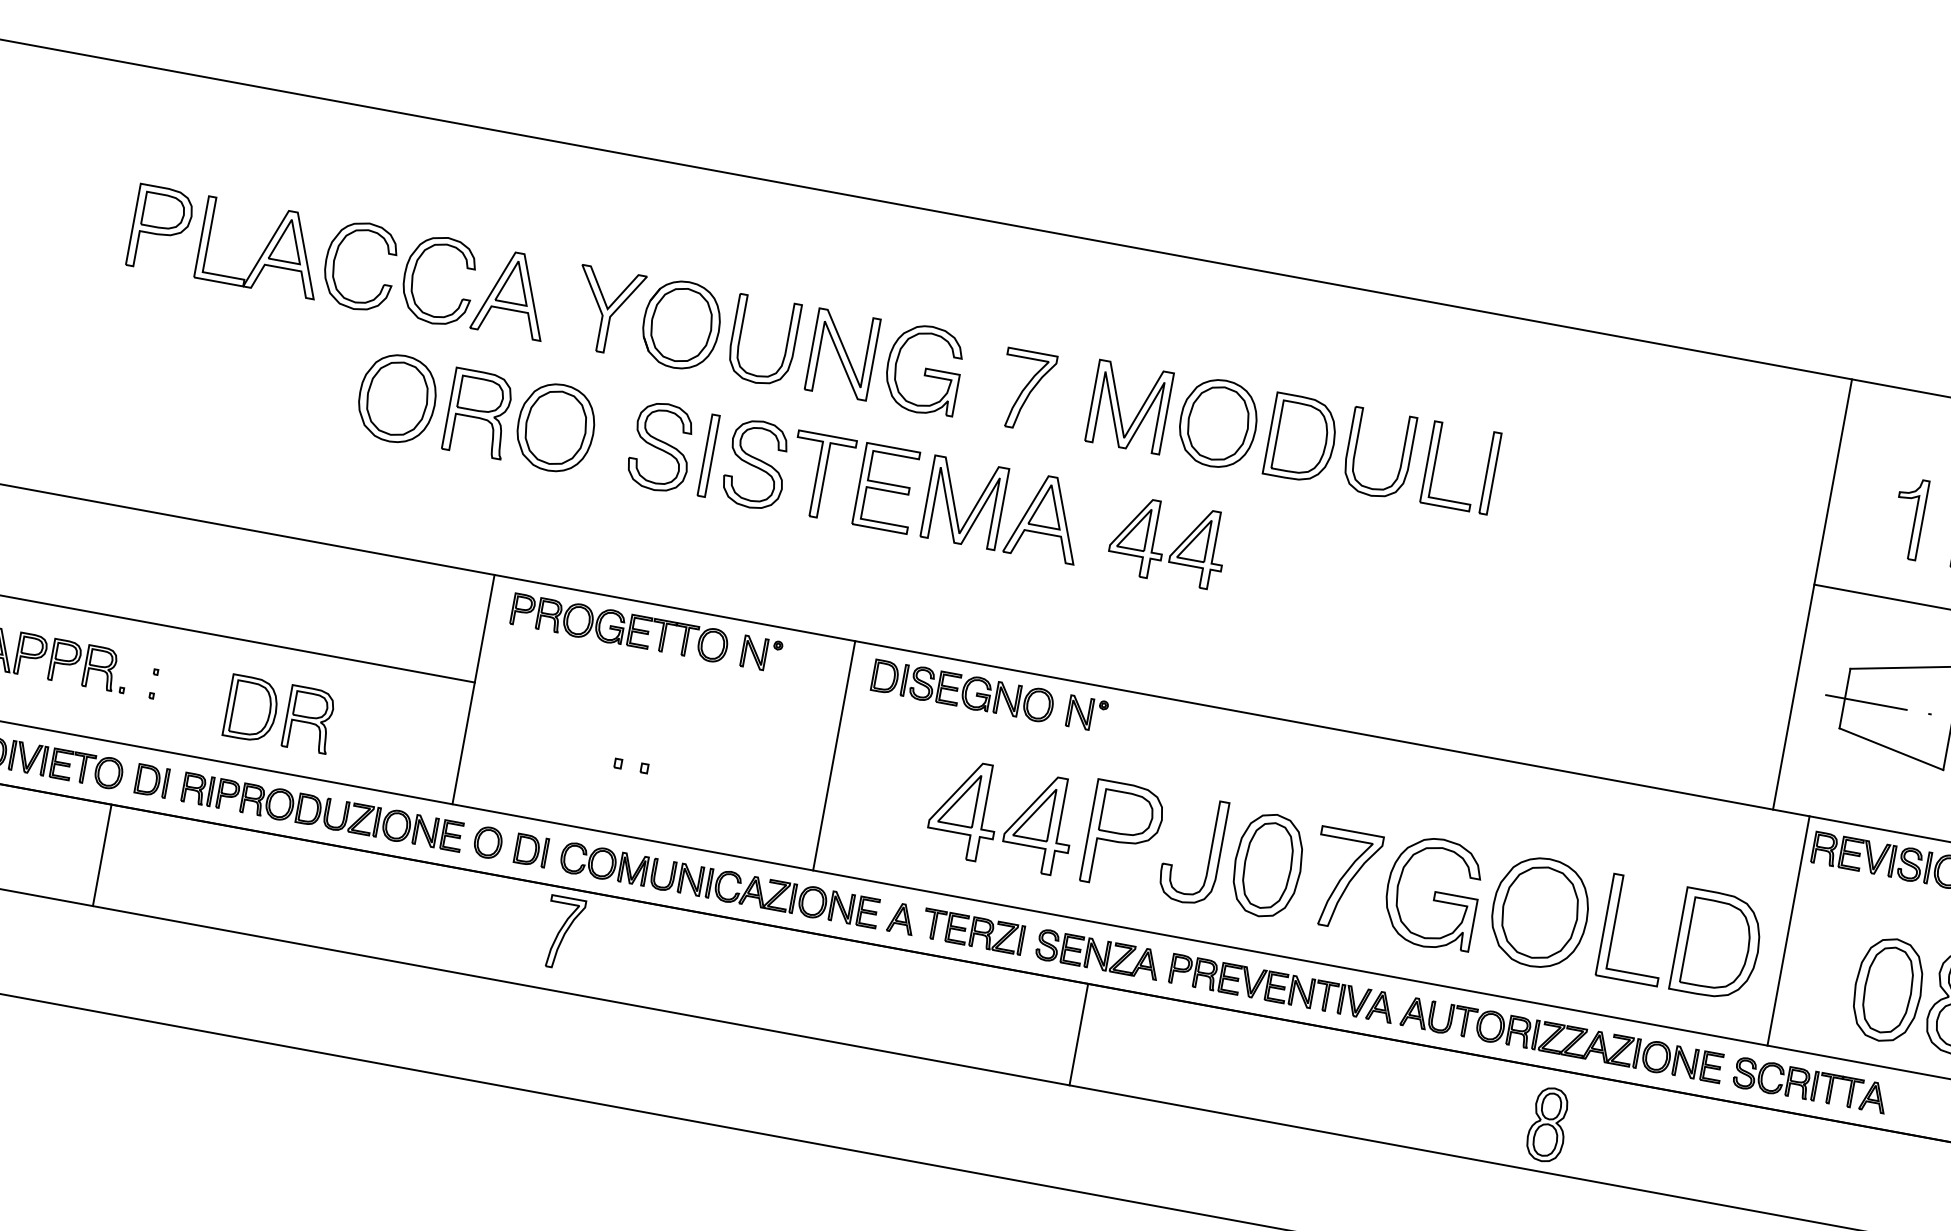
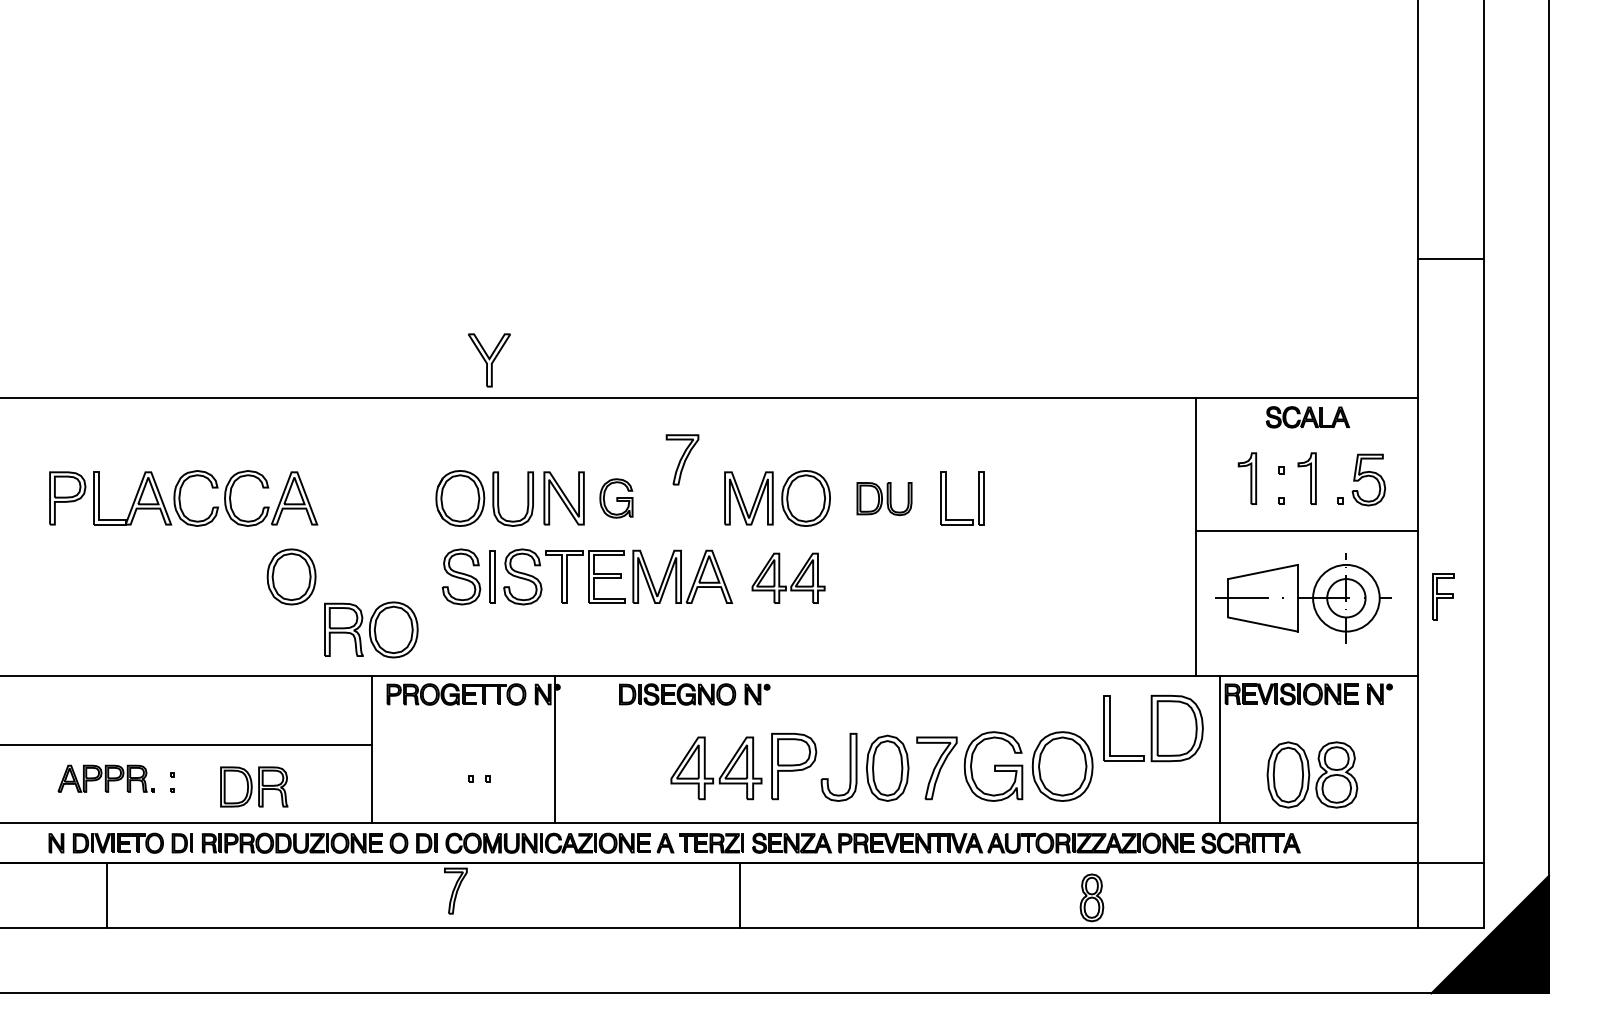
part: (340, 262) -> (183, 498), moved
part: (607, 311) -> (489, 360), moved
part: (924, 369) -> (616, 498), size x0.7
part: (1026, 389) -> (682, 459), moved
part: (521, 420) -> (371, 629), moved
part: (1339, 445) -> (884, 498), size x0.6
line: (833, 755) -> (554, 749), moved
line: (101, 855) -> (106, 895), moved
part: (1681, 938) -> (1153, 728), moved
line: (1079, 1034) -> (740, 895), moved

